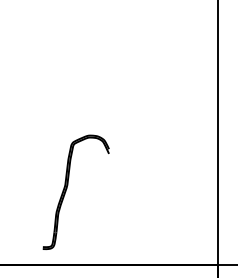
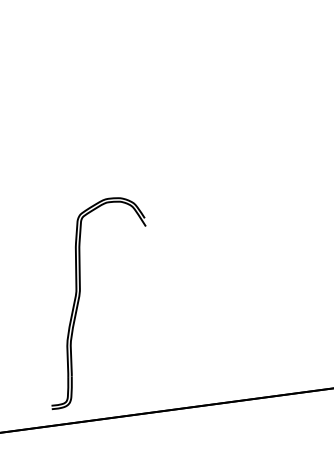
part: (67, 188) -> (81, 297), moved

